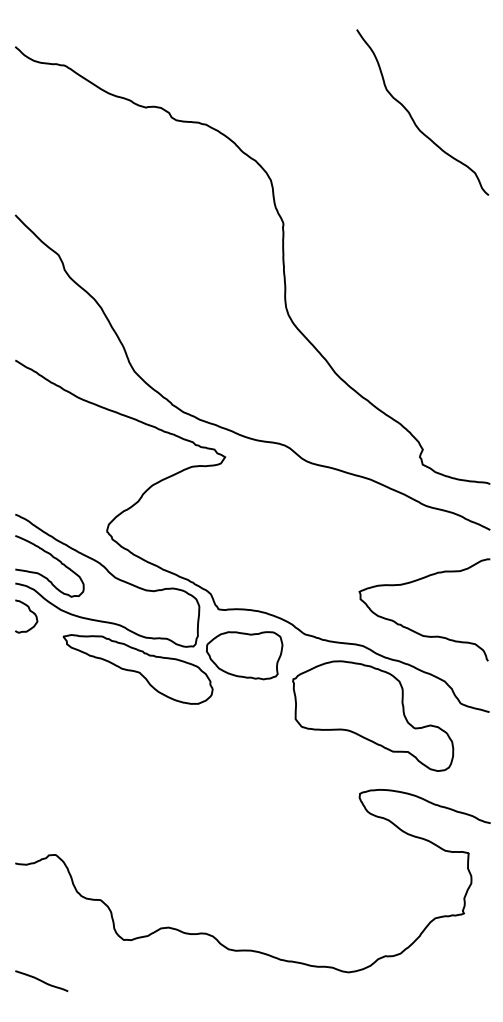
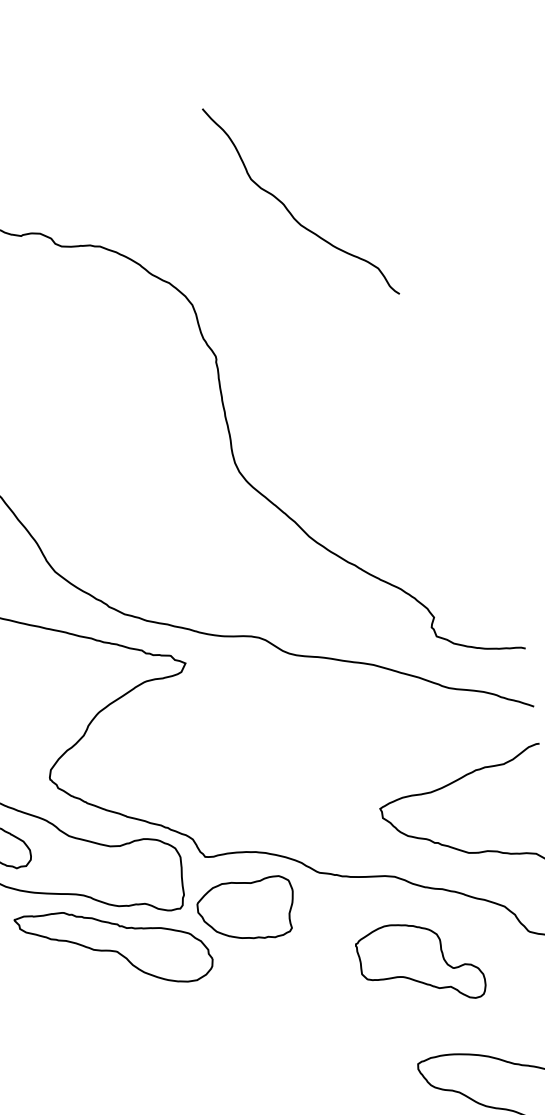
curve: (413, 118) -> (290, 210), moved
part: (373, 715) -> (420, 962), size x0.6

